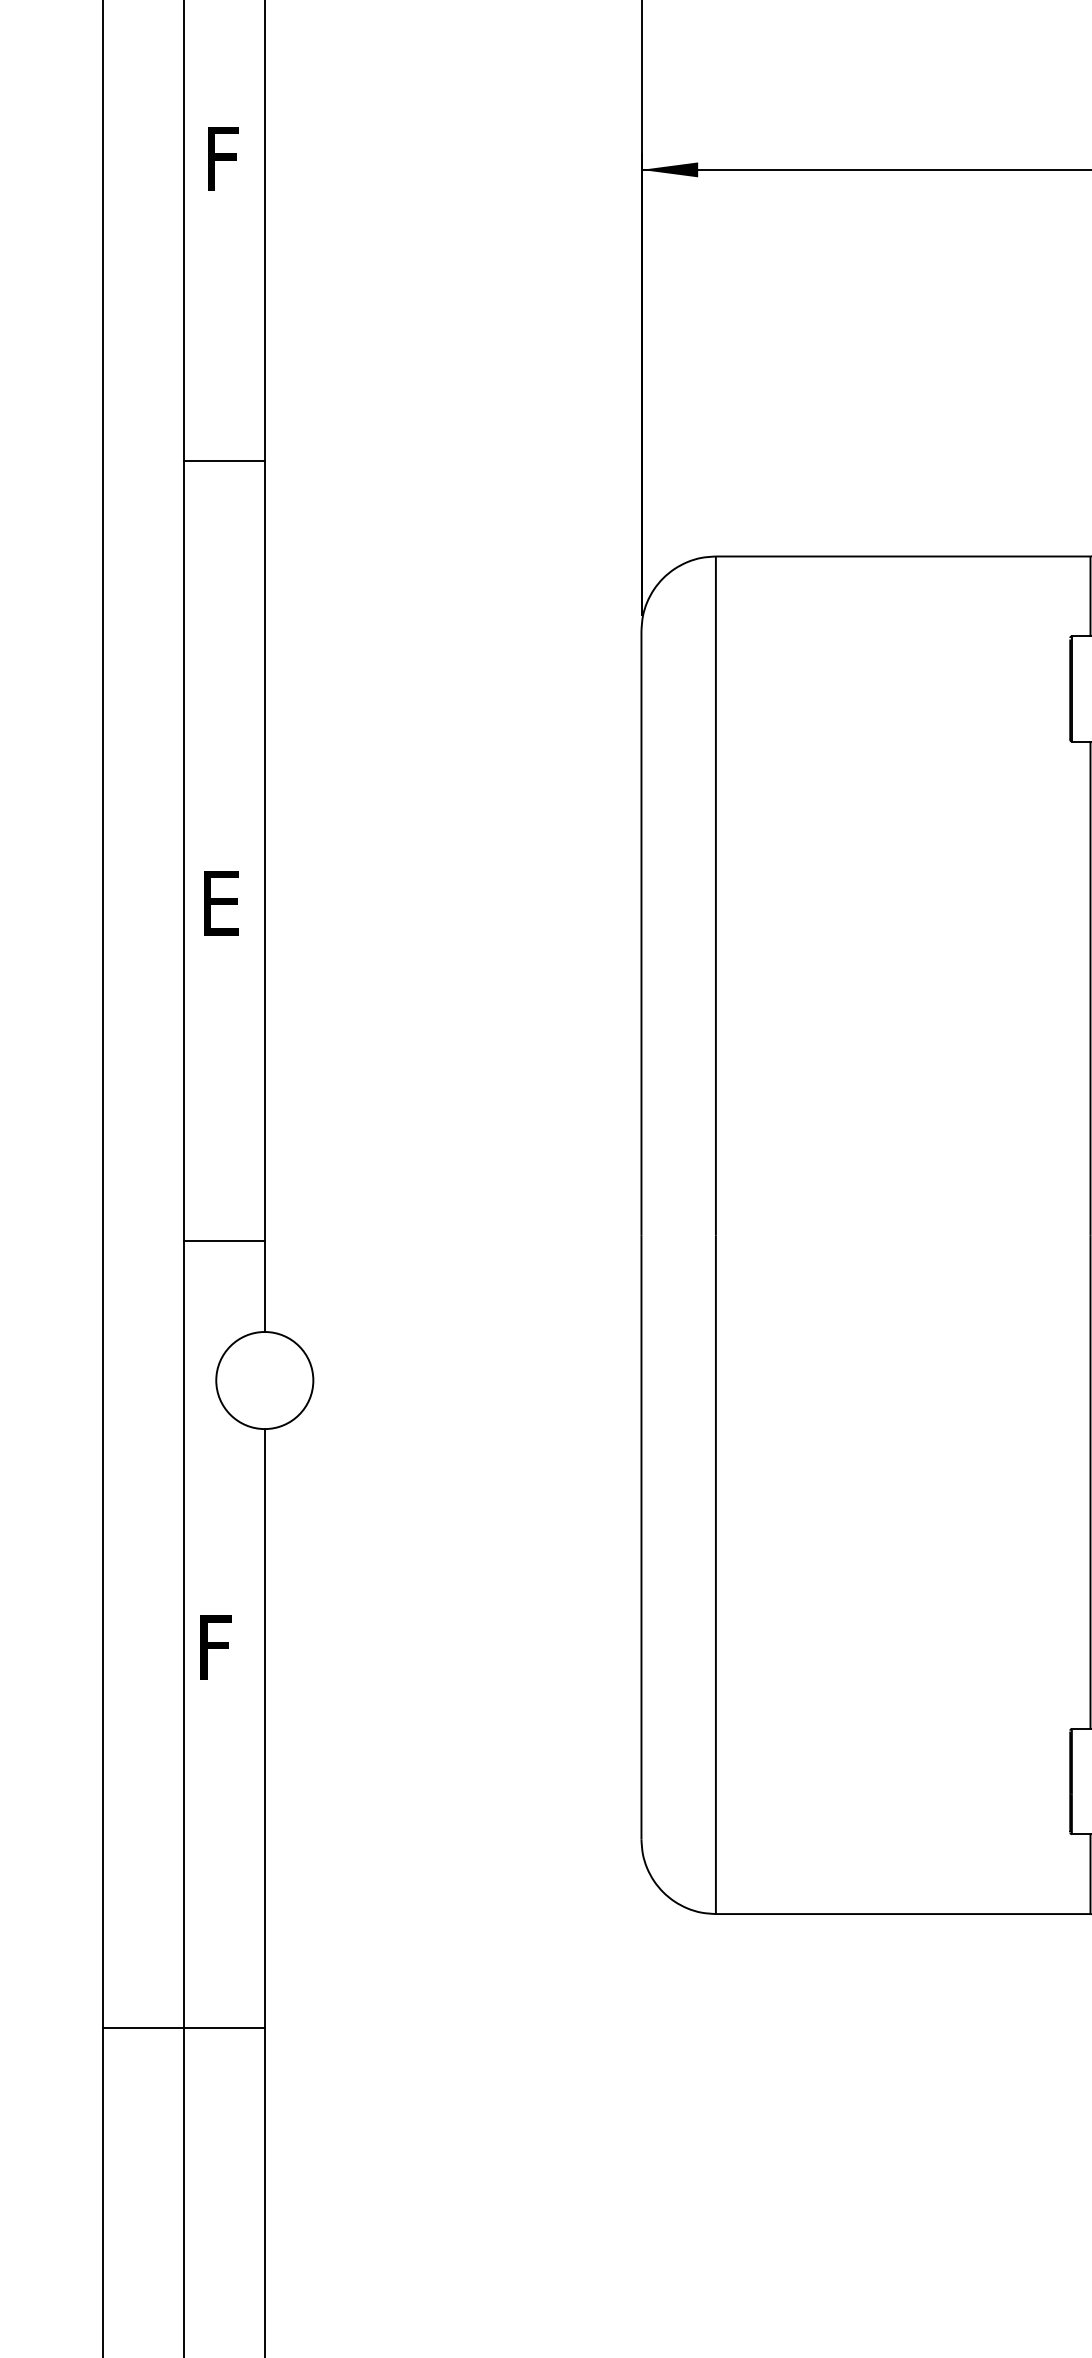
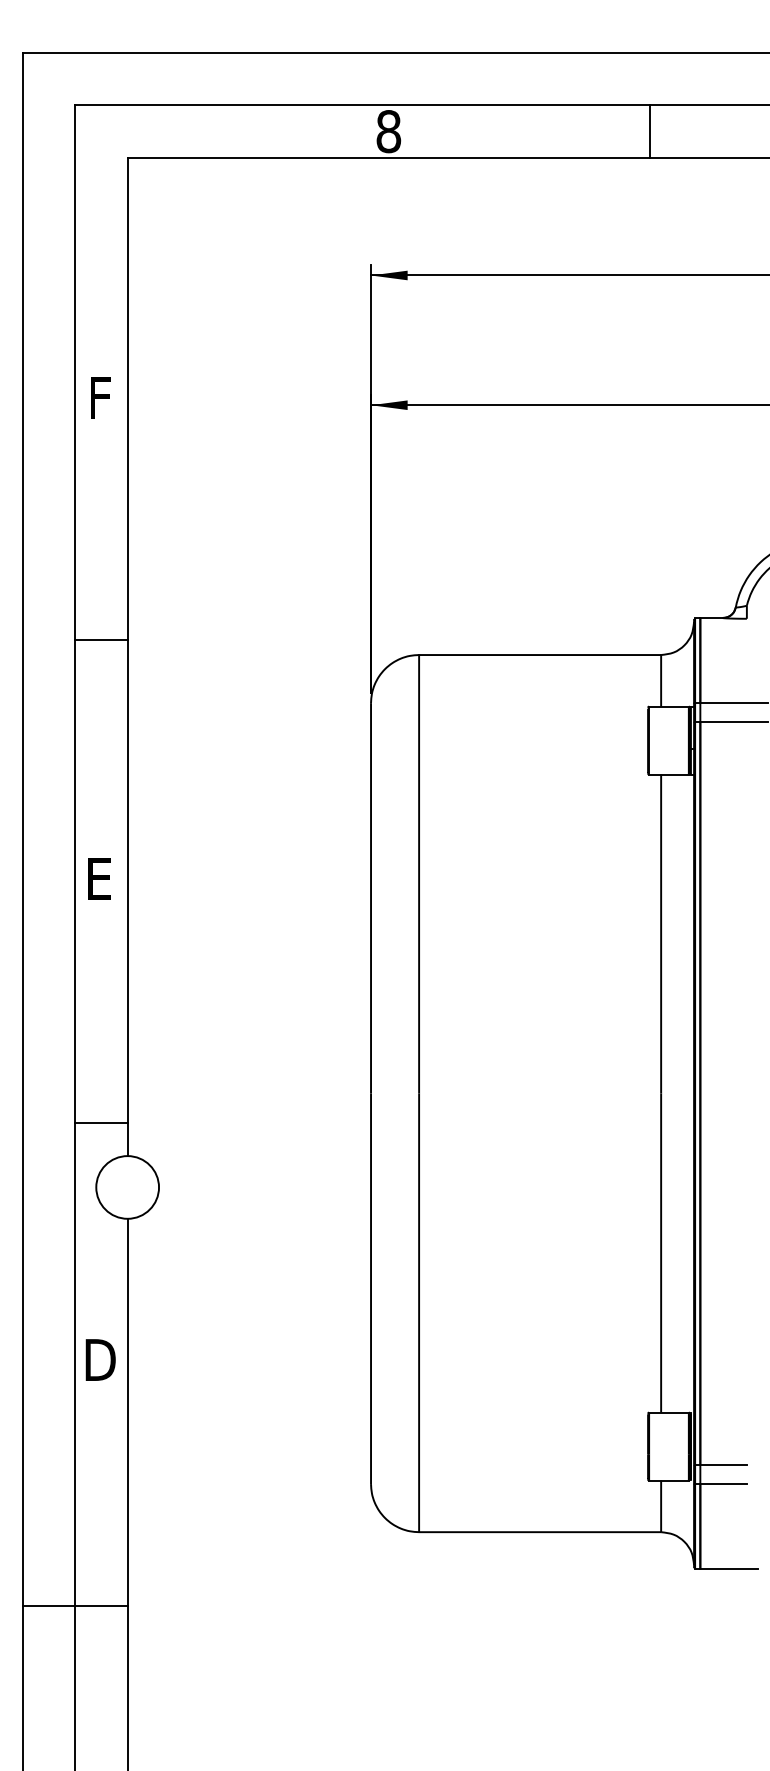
line: (224, 461) -> (101, 640), moved
line: (224, 1241) -> (101, 1123), moved
text: (222, 1646) -> (100, 1359), F -> D

